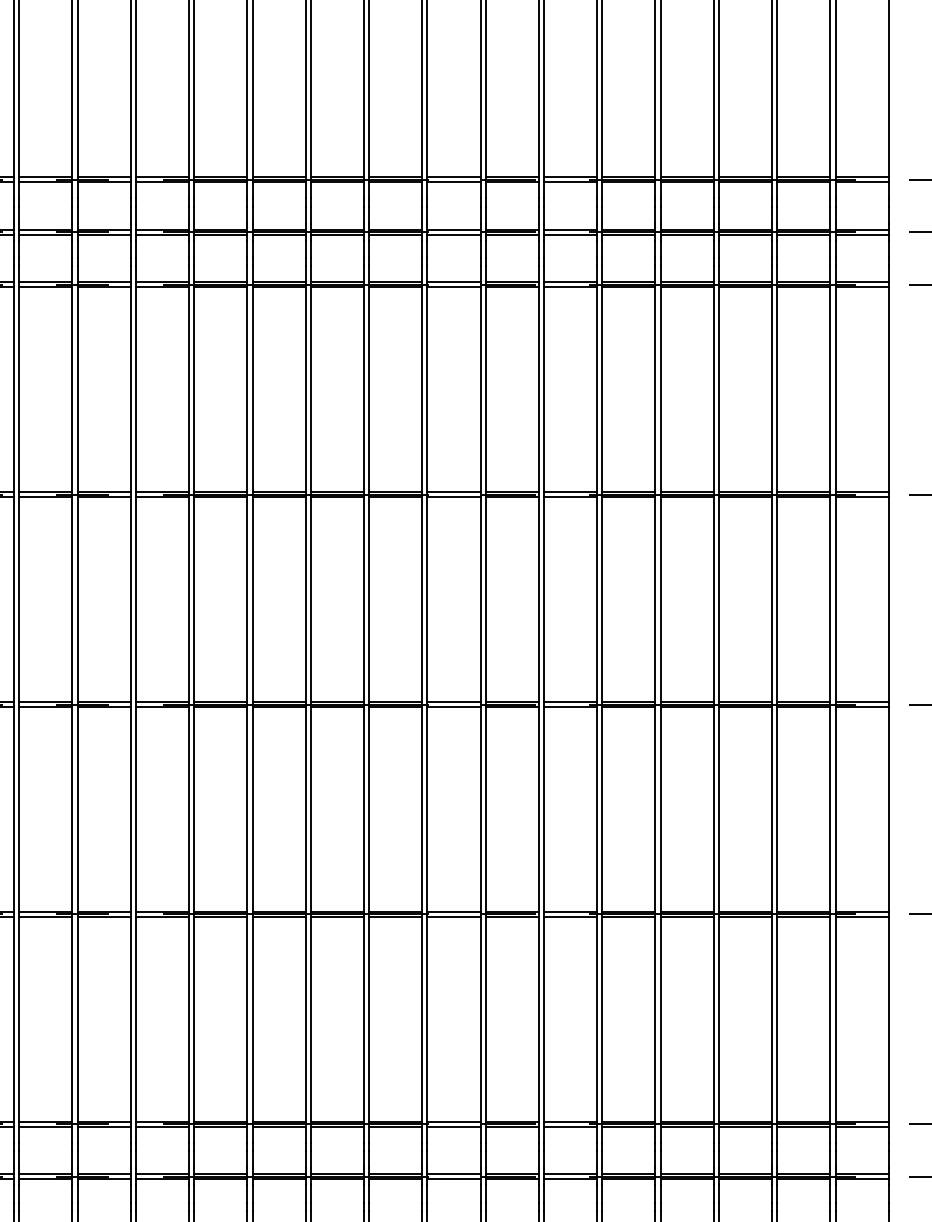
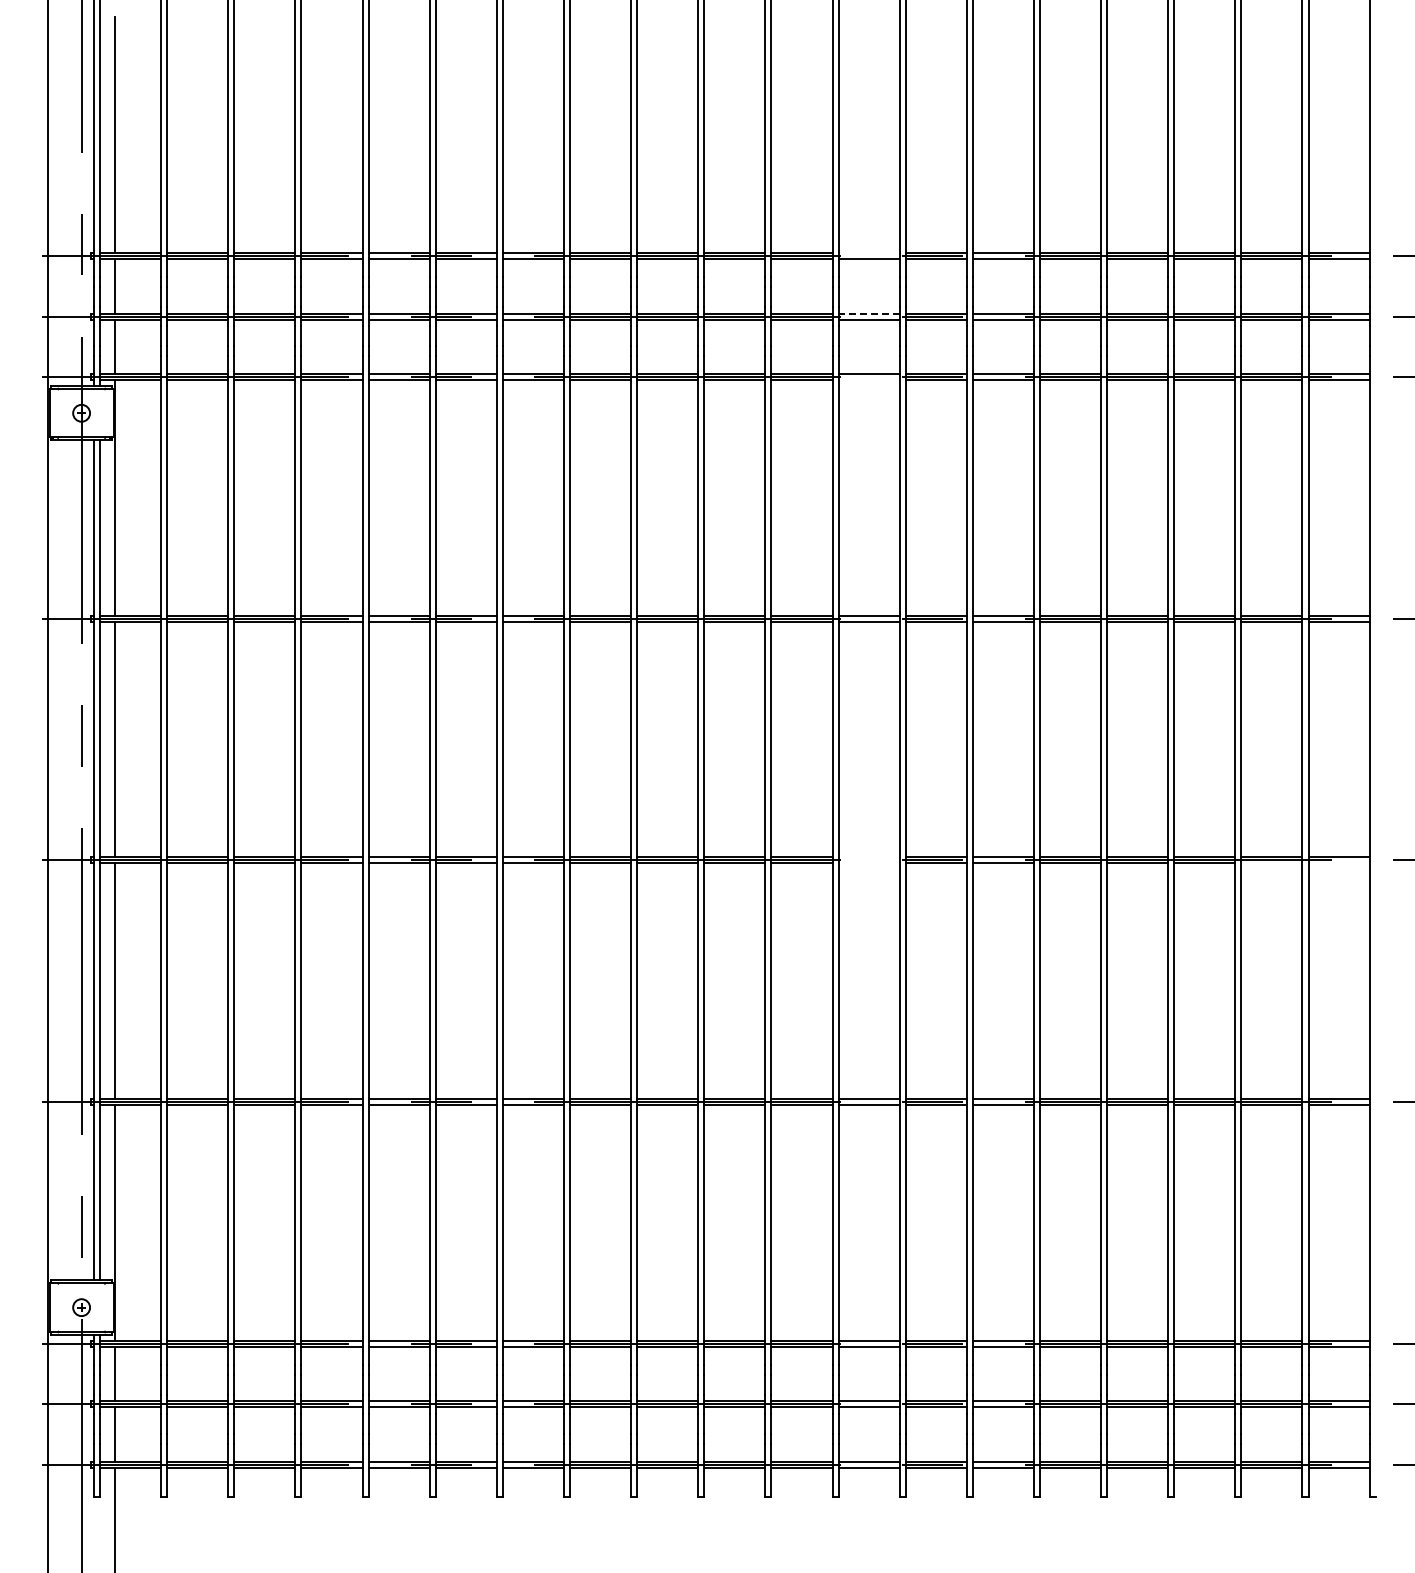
line: (453, 177) -> (868, 253), removed
line: (454, 229) -> (869, 313), solid -> dashed
line: (453, 287) -> (868, 380), removed
line: (453, 701) -> (868, 857), removed
line: (453, 707) -> (868, 863), removed
line: (803, 707) -> (1271, 863), removed
line: (861, 707) -> (1338, 863), removed

